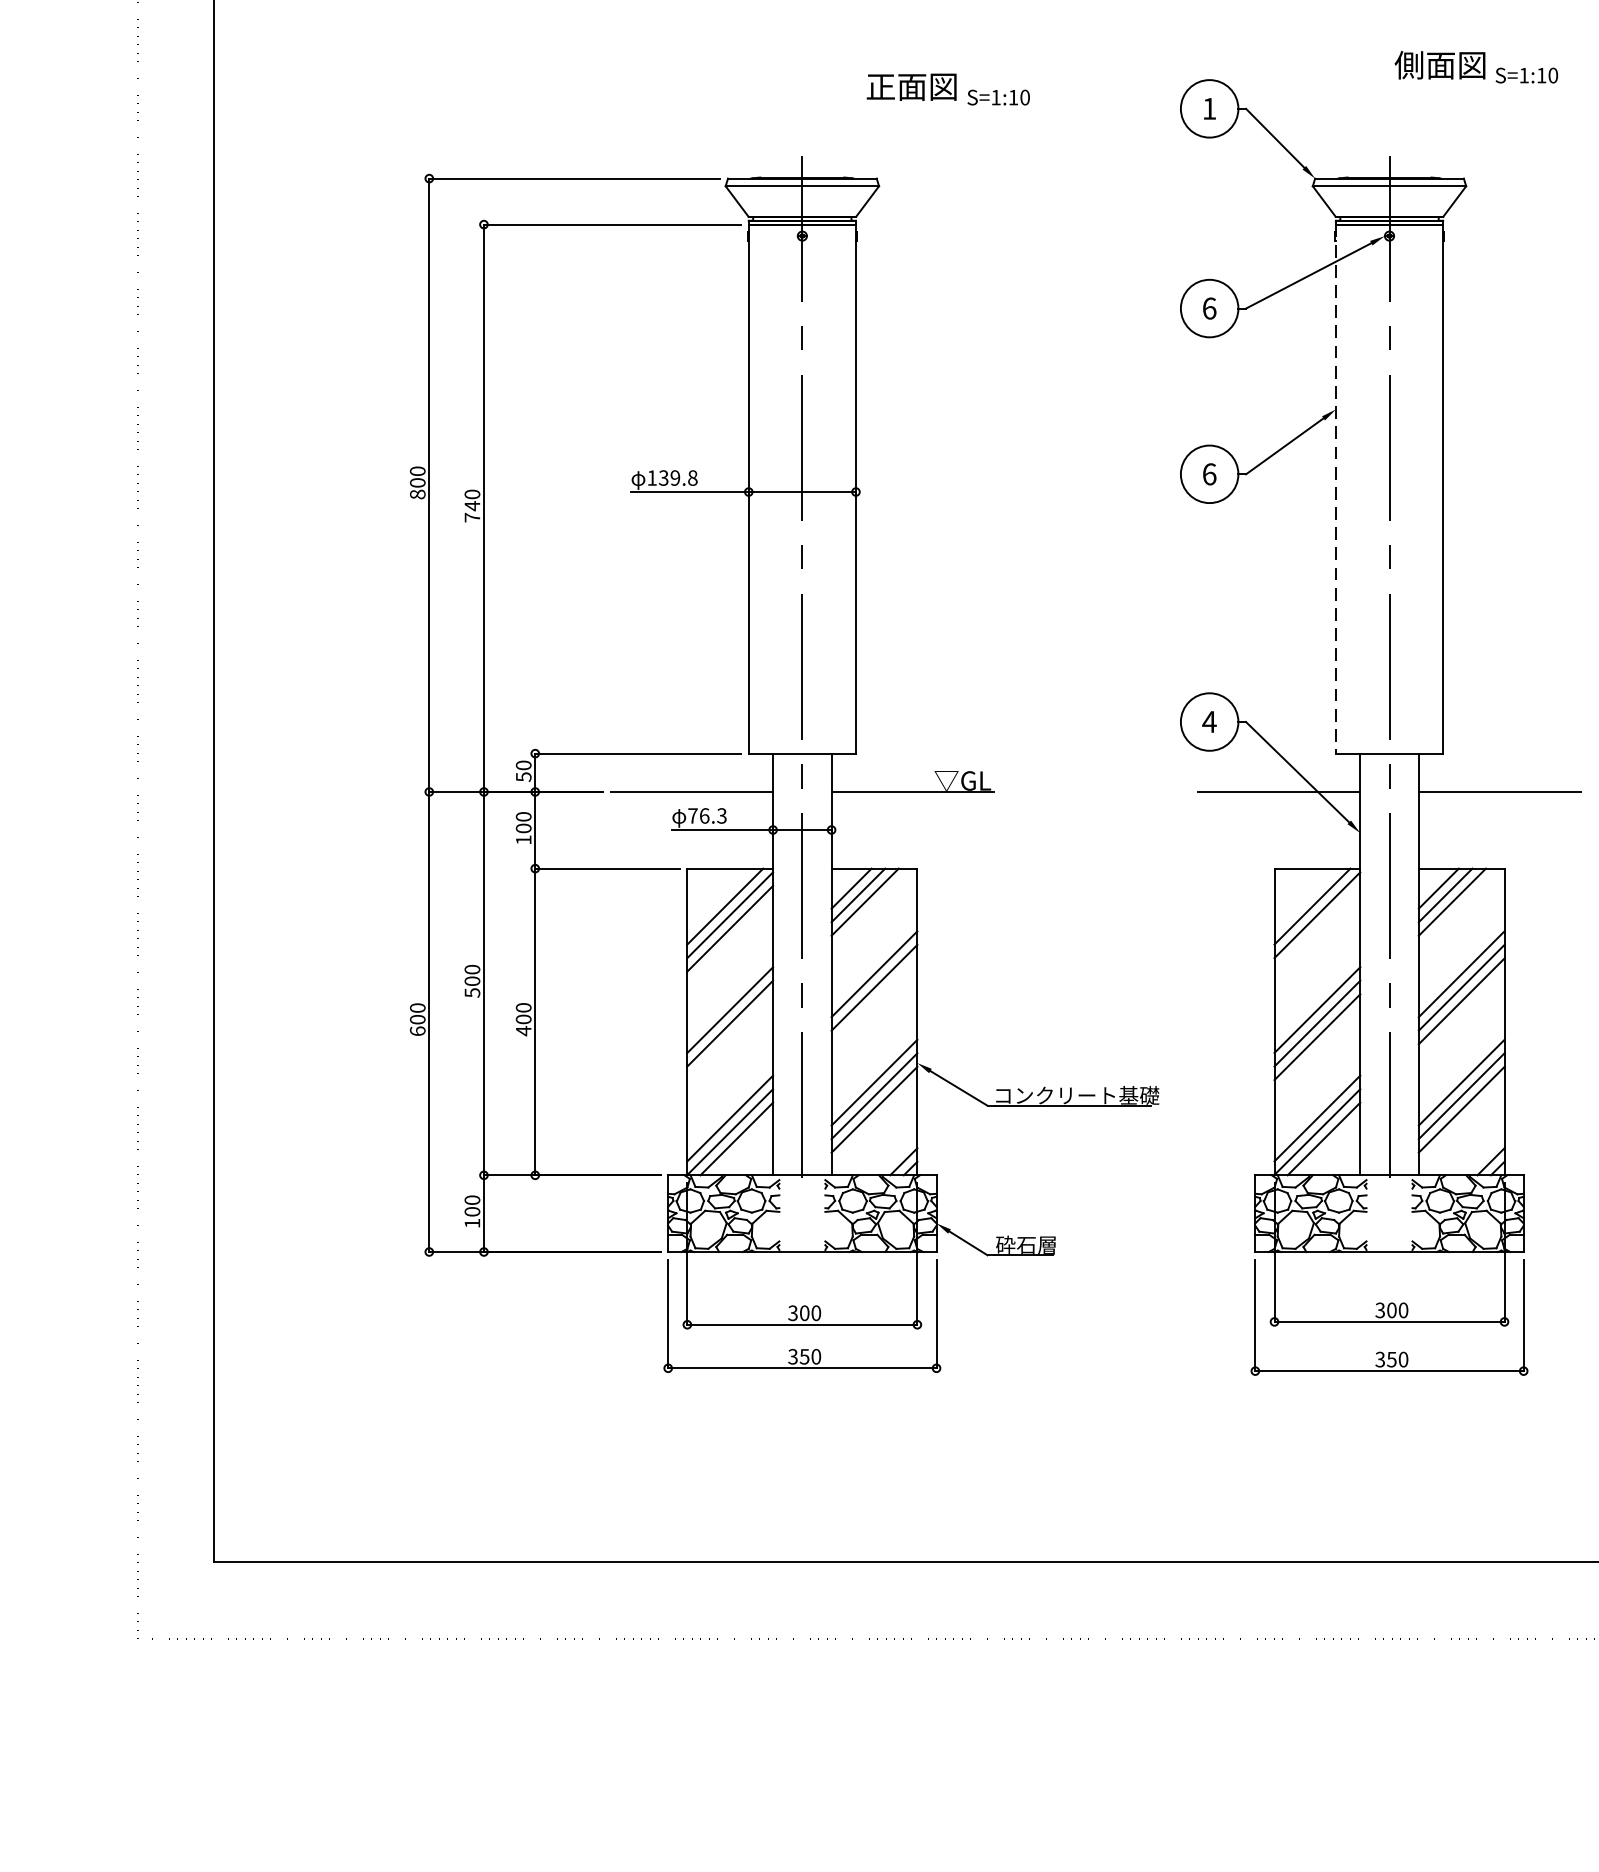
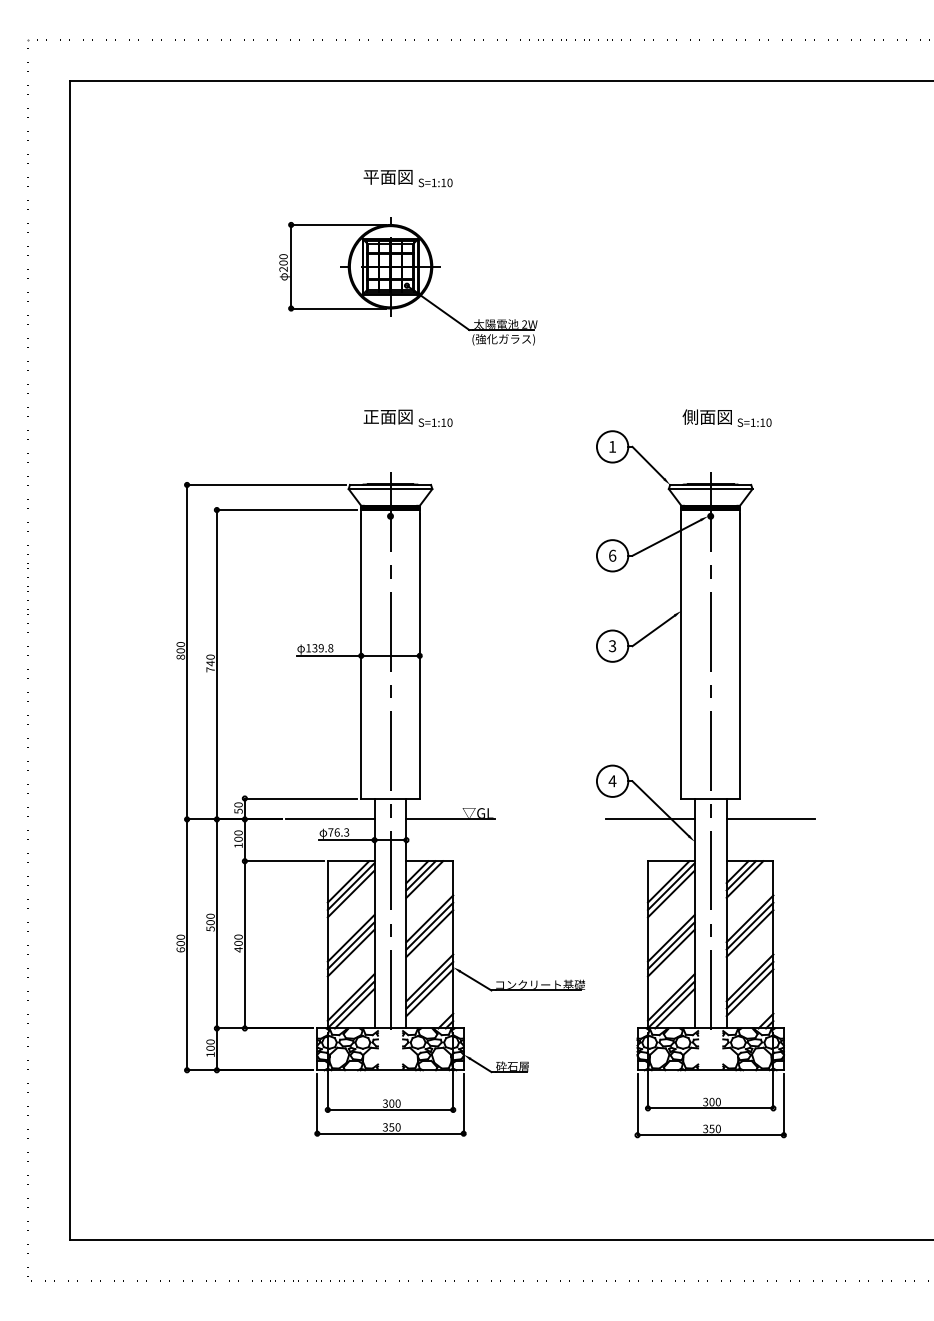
text: (1475, 65) -> (726, 417), moved
text: (947, 87) -> (407, 417), moved
text: (1209, 474) -> (612, 646), 6 -> 3
line: (1335, 489) -> (681, 654), dashed -> solid
line: (1315, 927) -> (670, 893), added
line: (873, 1001) -> (429, 933), added
line: (728, 1036) -> (350, 952), added

